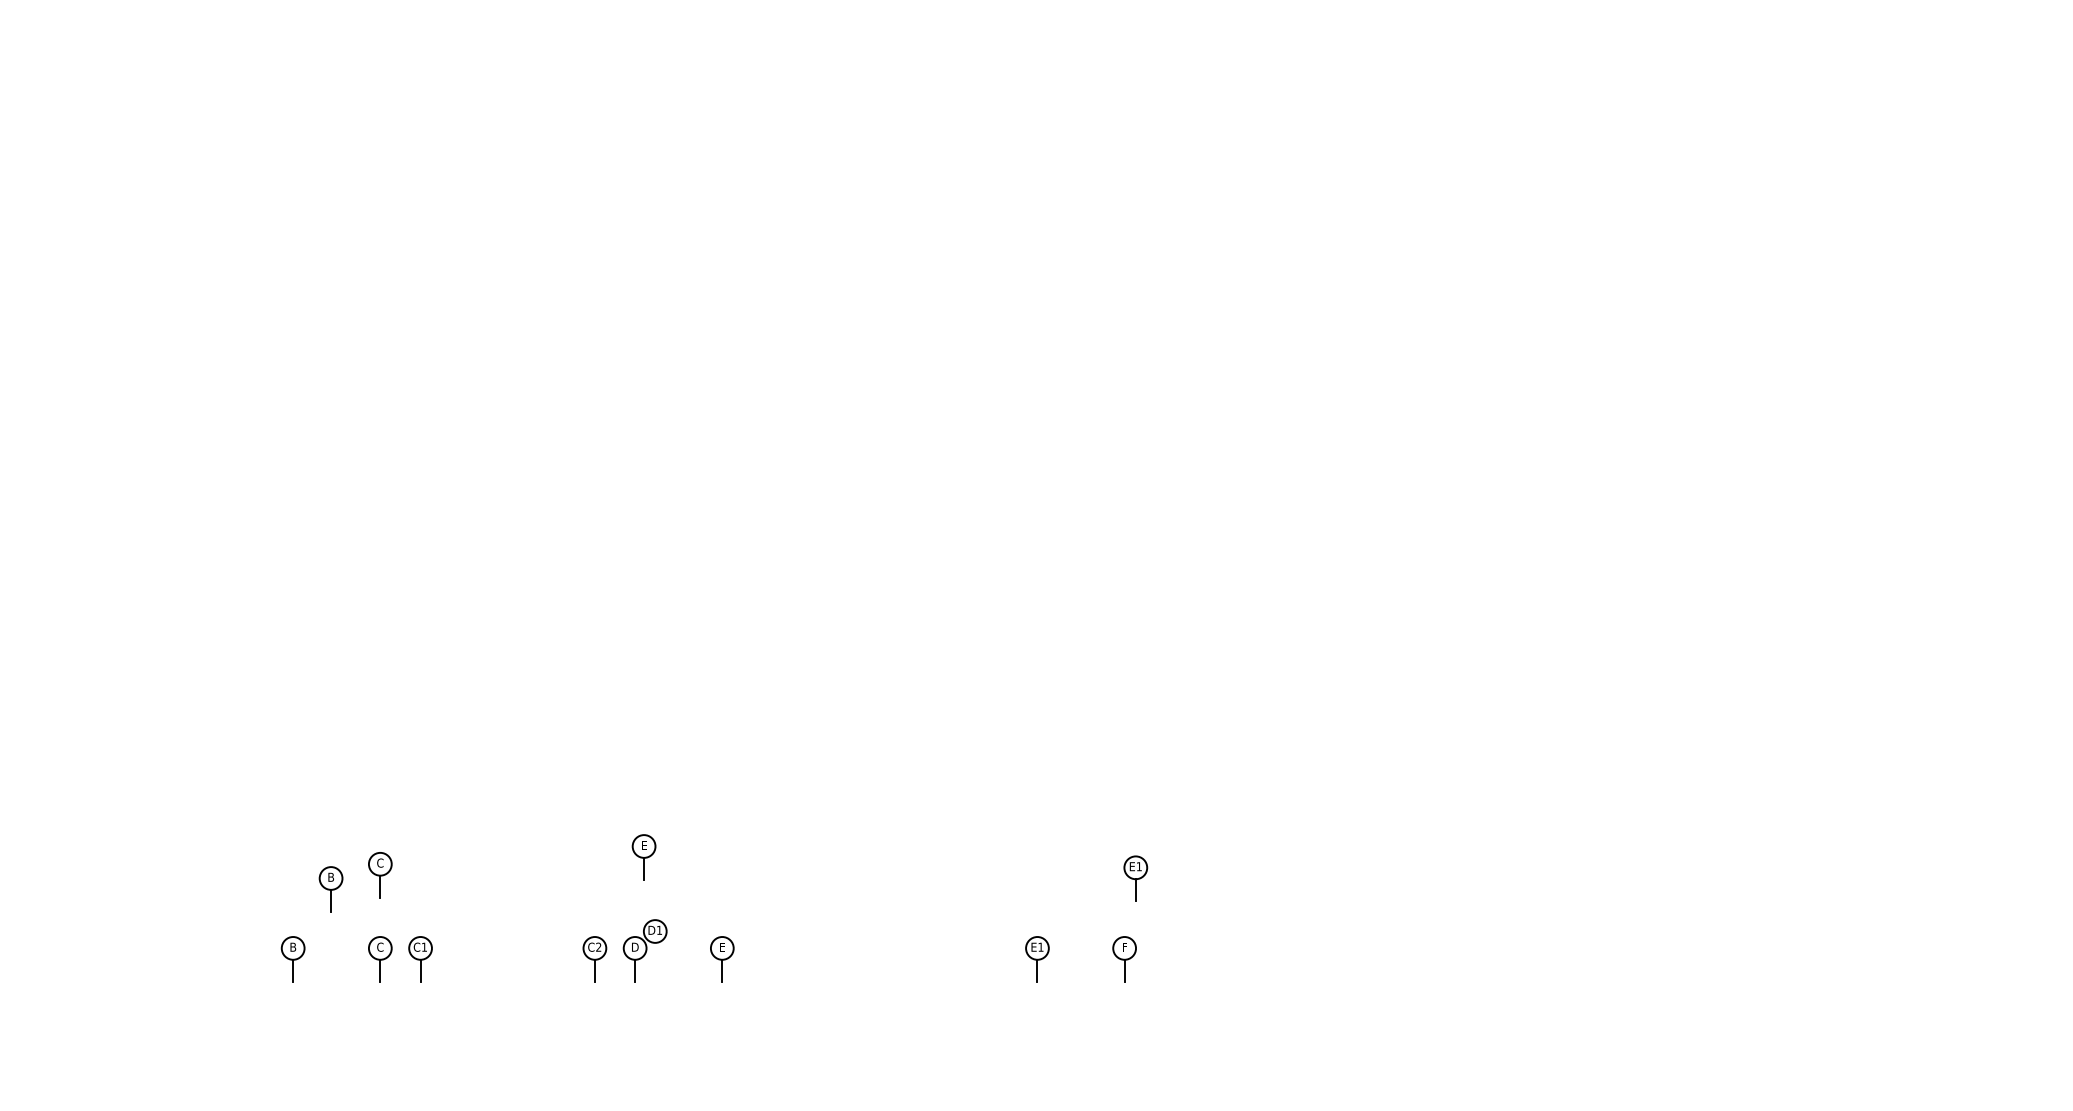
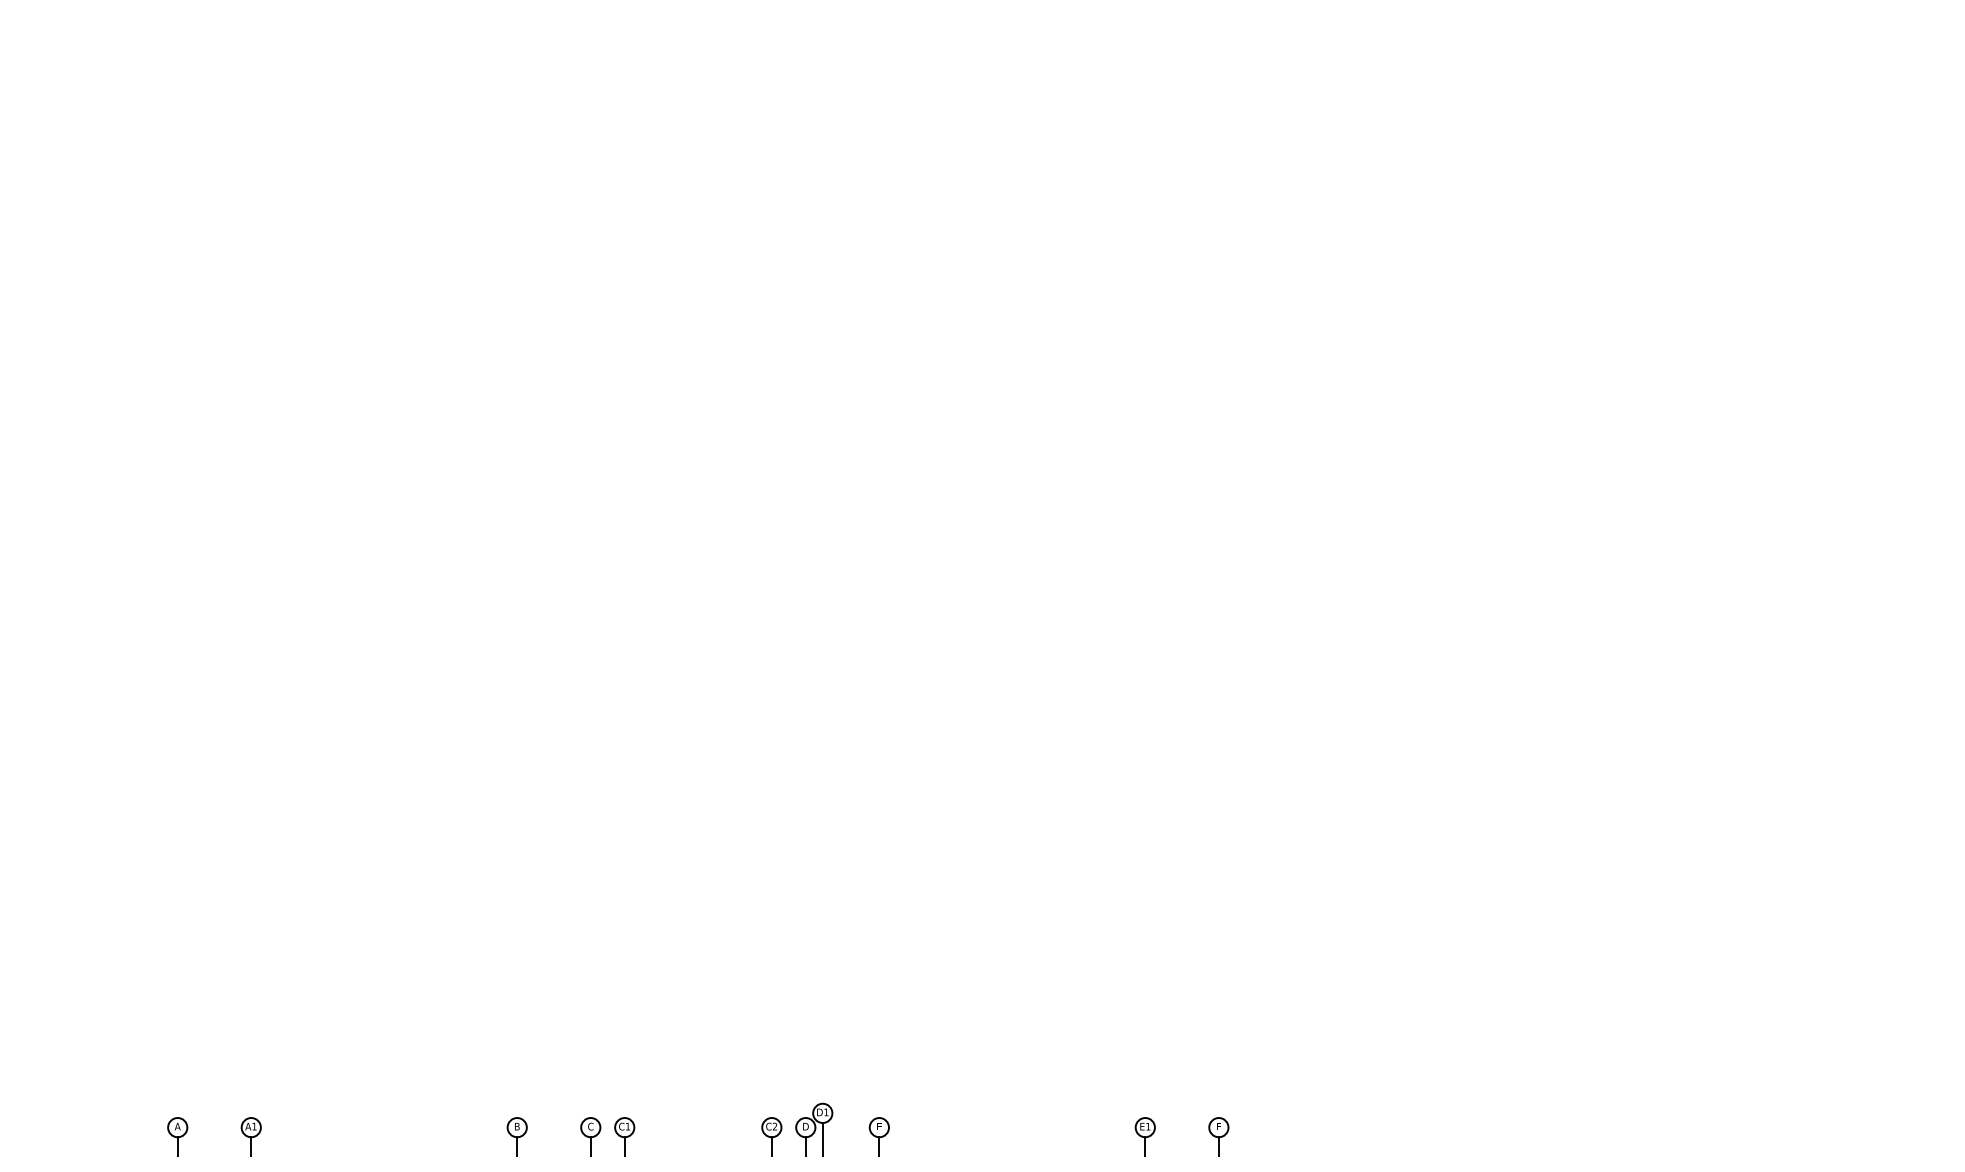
part: (643, 856) -> (812, 1050), removed
part: (379, 874) -> (590, 1065), removed
part: (1134, 878) -> (1227, 1068), removed
part: (330, 888) -> (548, 1077), removed
line: (654, 962) -> (822, 1139), added

